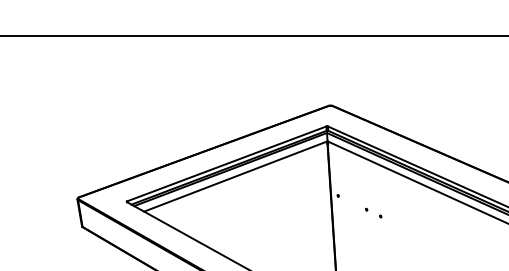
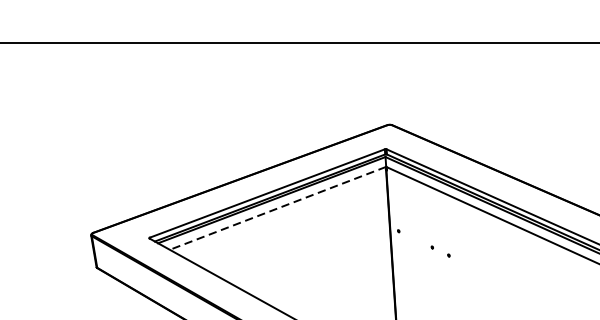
line: (235, 176) -> (277, 208), solid -> dashed

